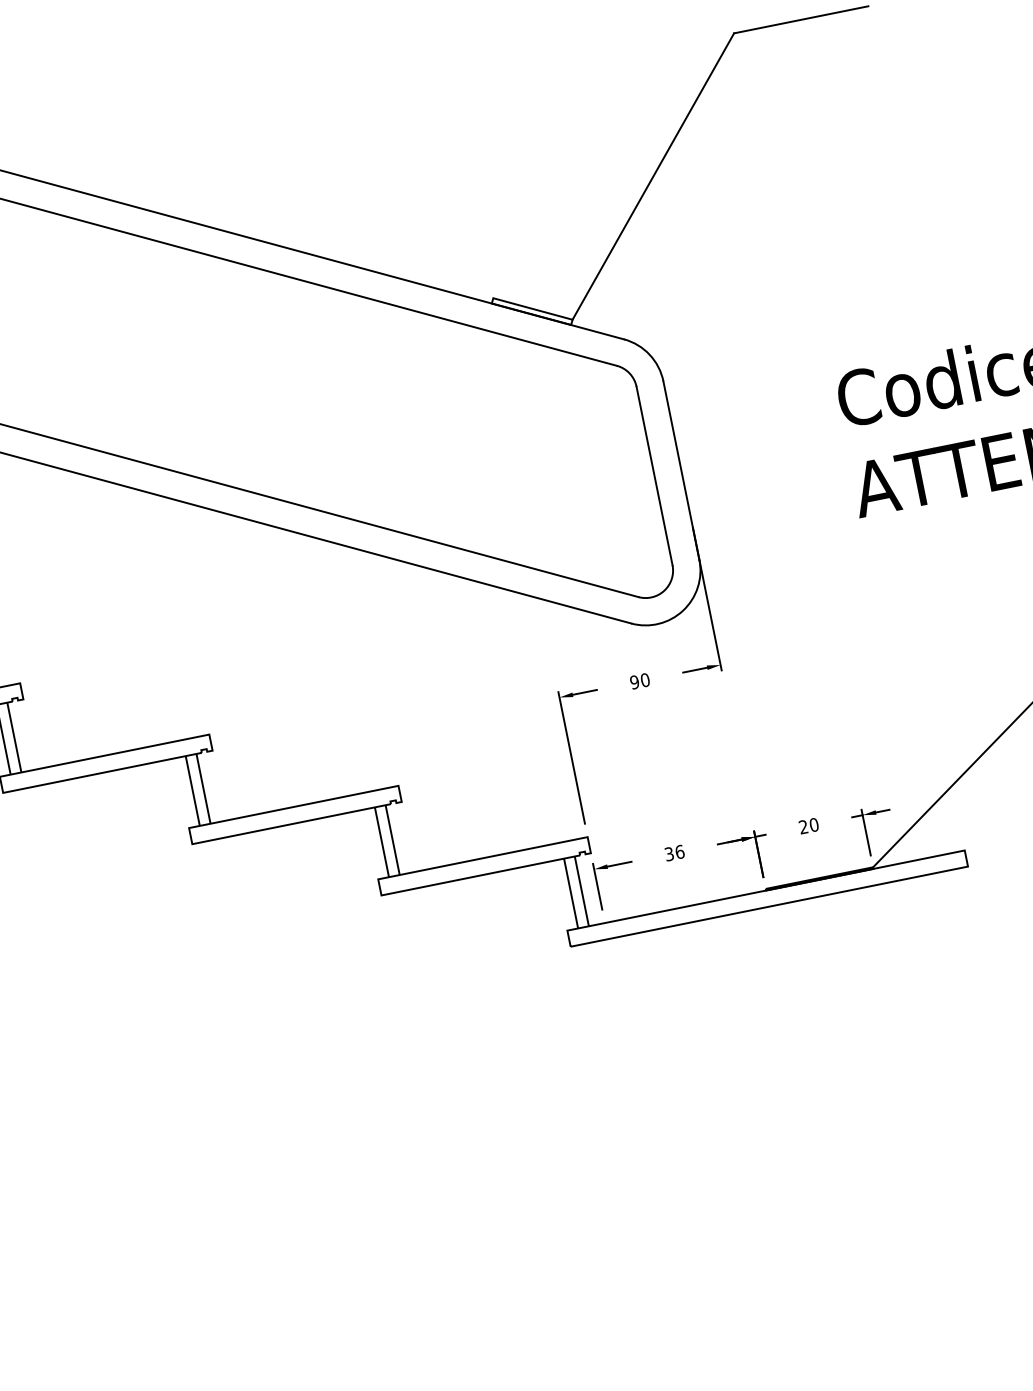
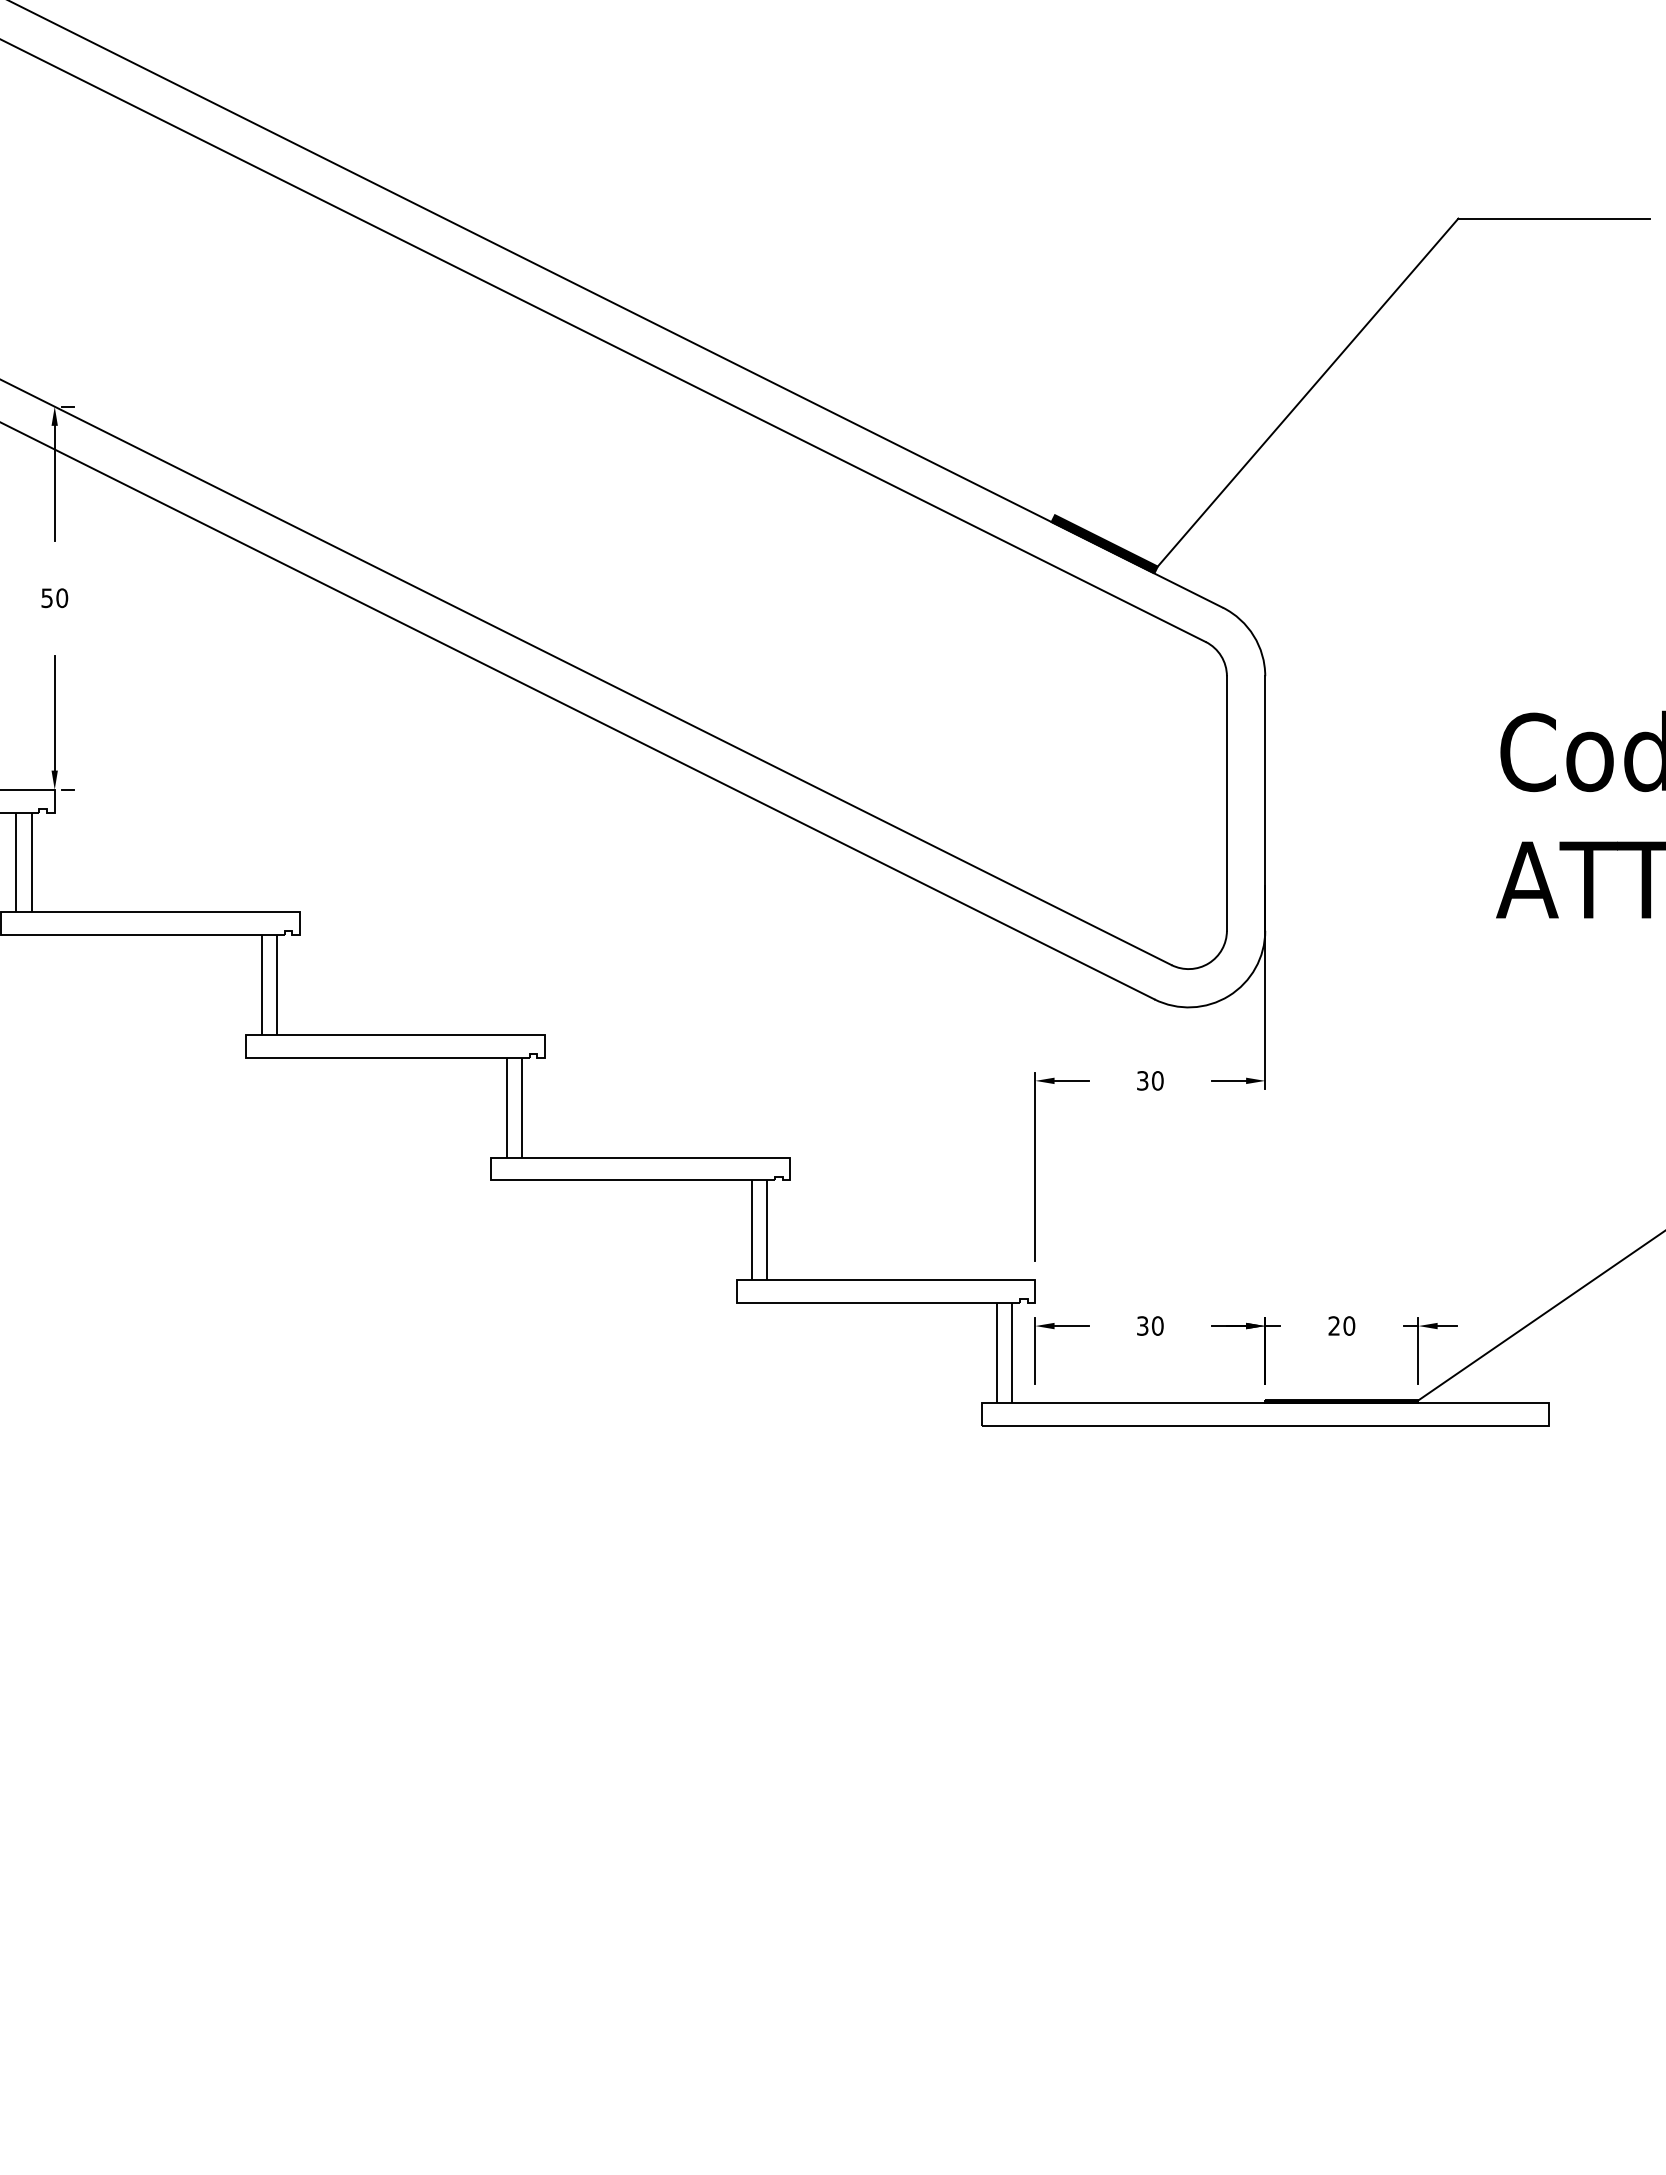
fill: (532, 311) -> (1104, 544), added
text: (634, 682) -> (1142, 1080), 90 -> 30
text: (679, 851) -> (1157, 1325), 36 -> 30

